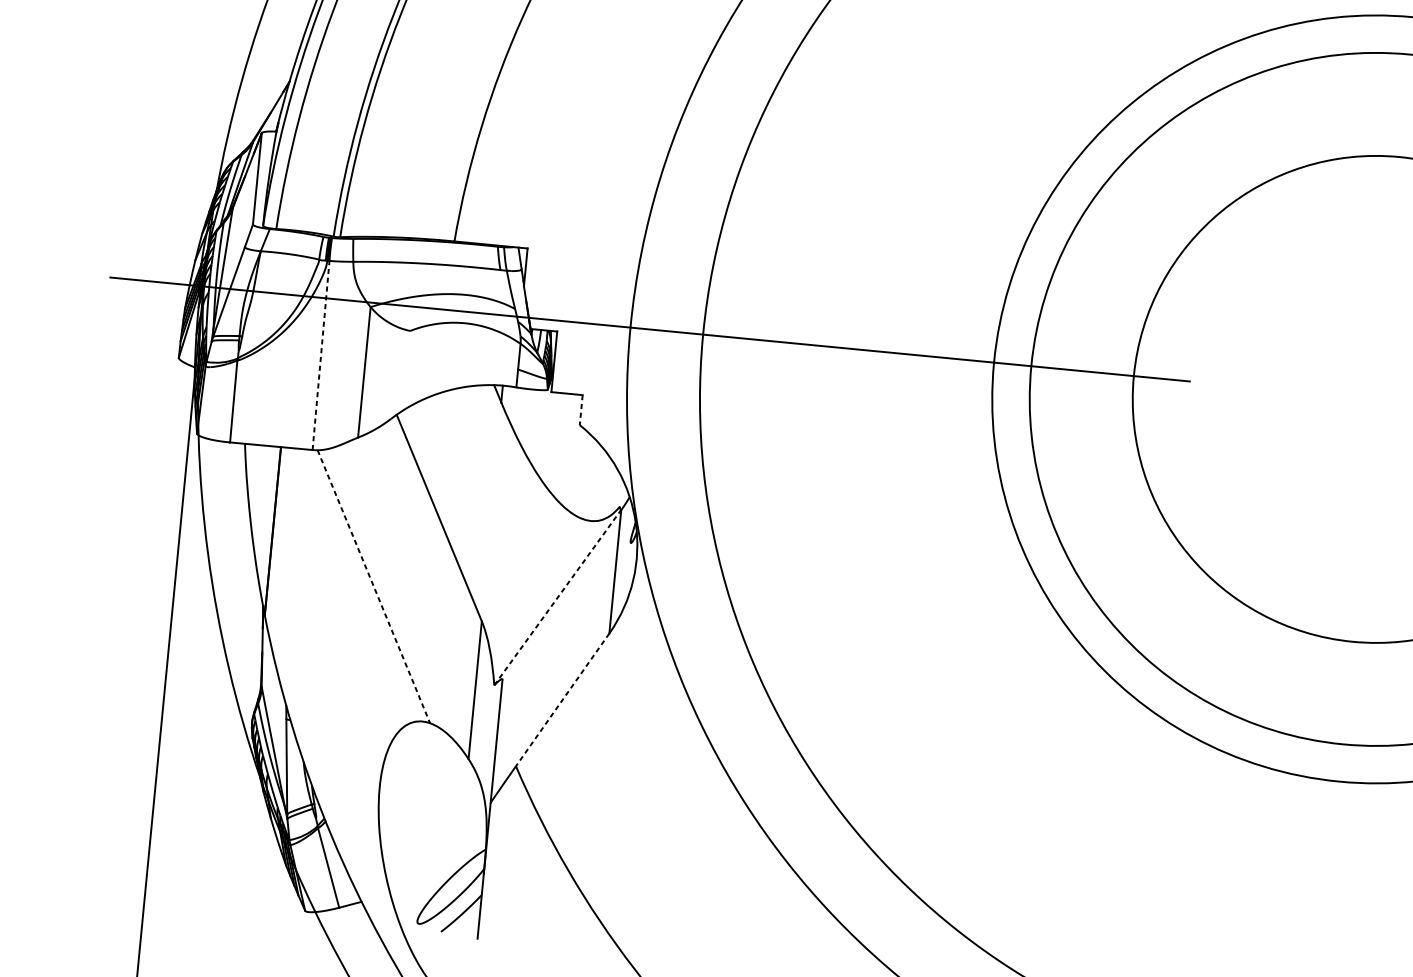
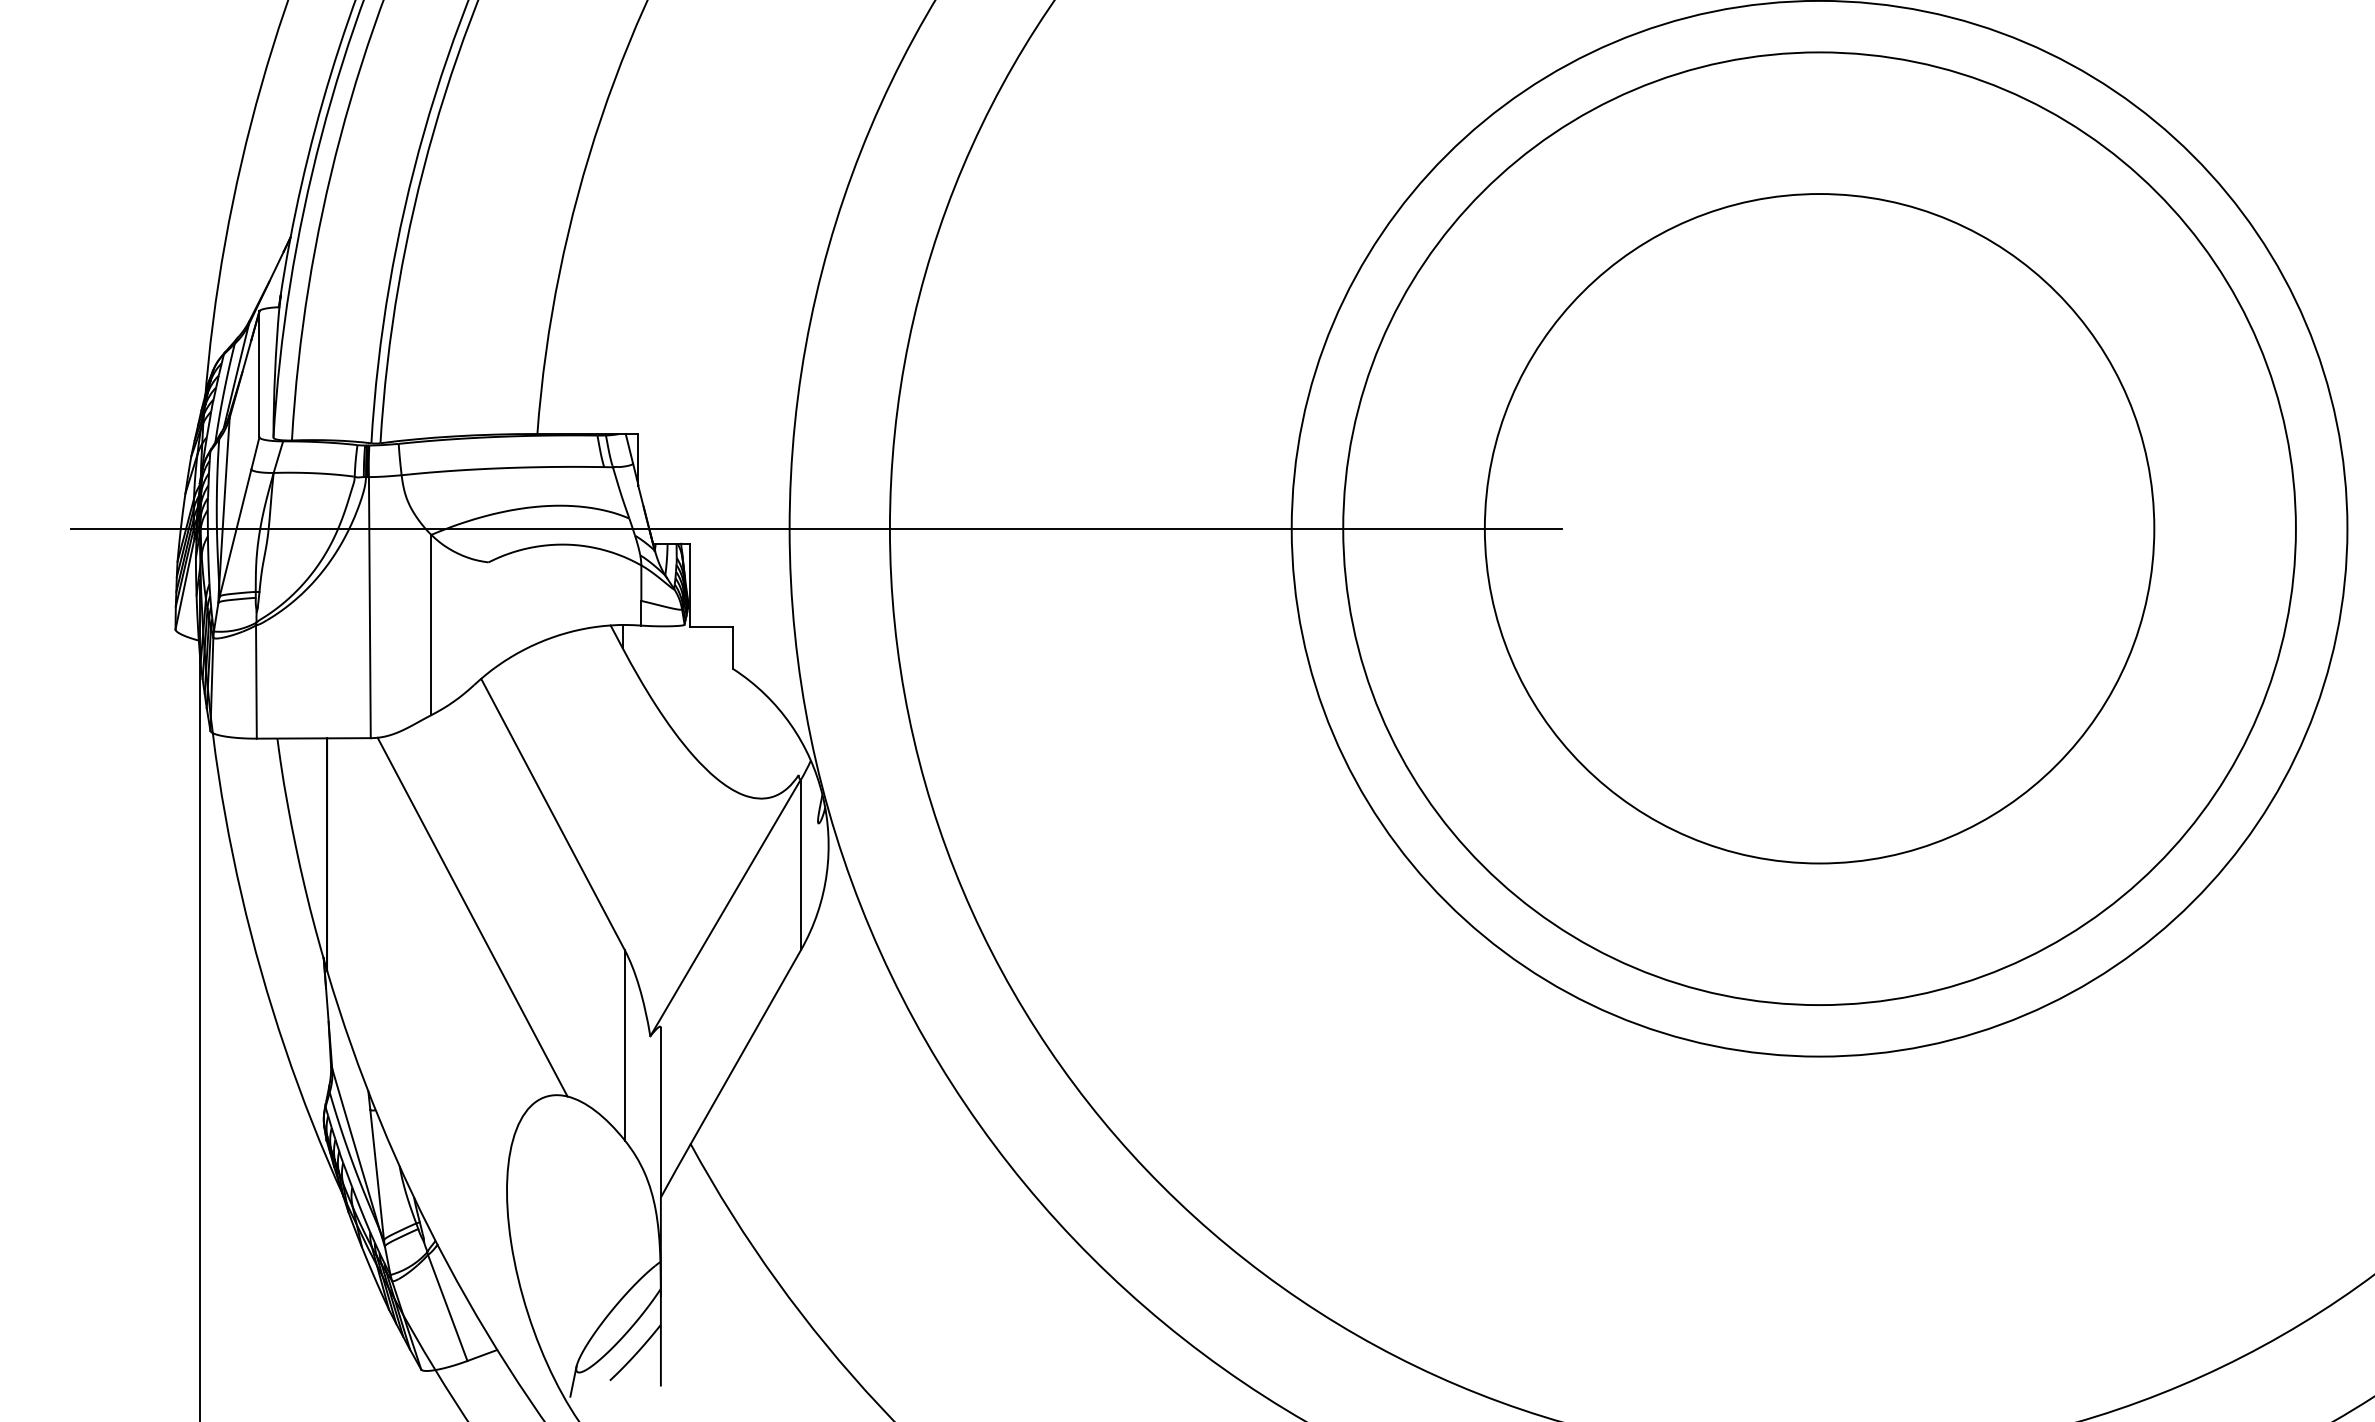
line: (320, 355) -> (369, 607), dashed -> solid
line: (581, 410) -> (733, 648), dashed -> solid
line: (373, 586) -> (472, 917), dashed -> solid
line: (557, 597) -> (725, 907), dashed -> solid
line: (562, 700) -> (745, 1047), dashed -> solid
line: (414, 929) -> (573, 1381), added

